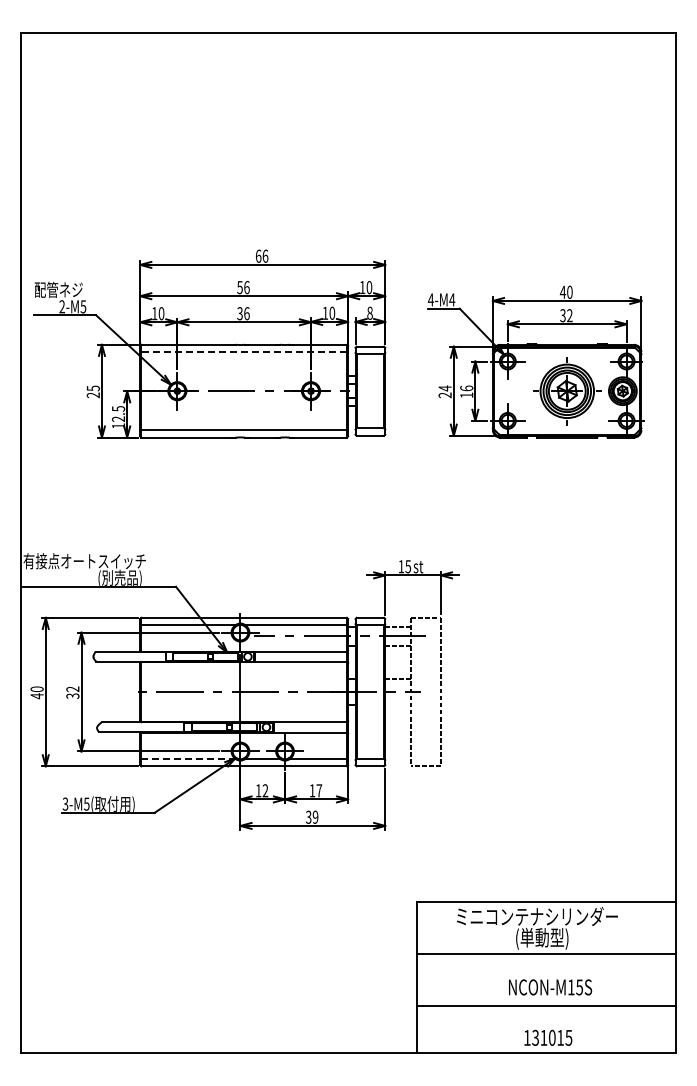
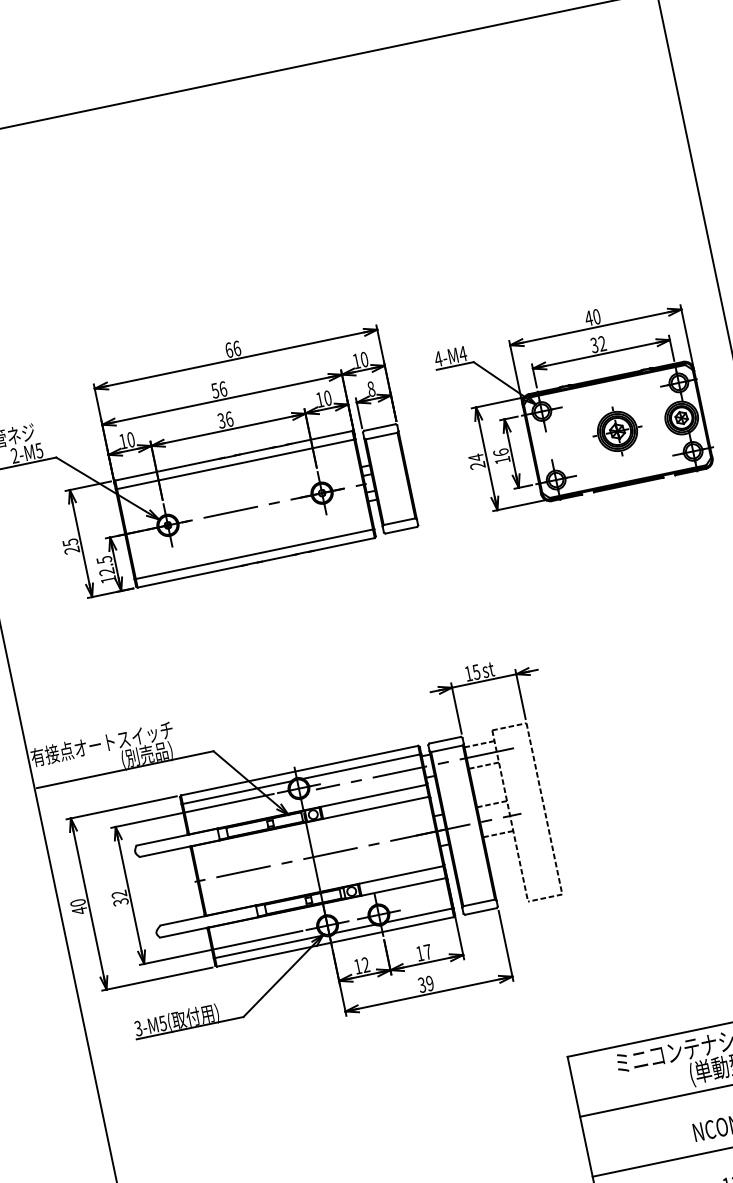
line: (244, 352) -> (236, 464), dashed -> solid
part: (566, 390) -> (616, 430), size x0.62
line: (398, 705) -> (498, 834), added
line: (188, 758) -> (269, 946), dashed -> solid

